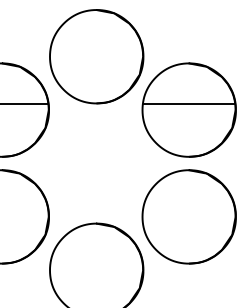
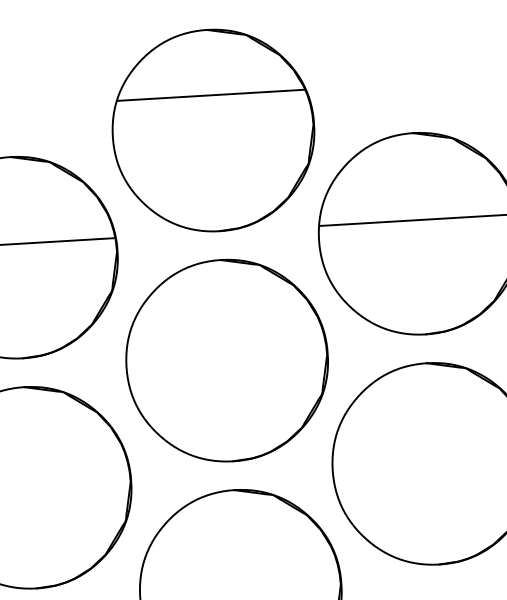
line: (96, 40) -> (210, 95), added
part: (96, 163) -> (226, 360), added

